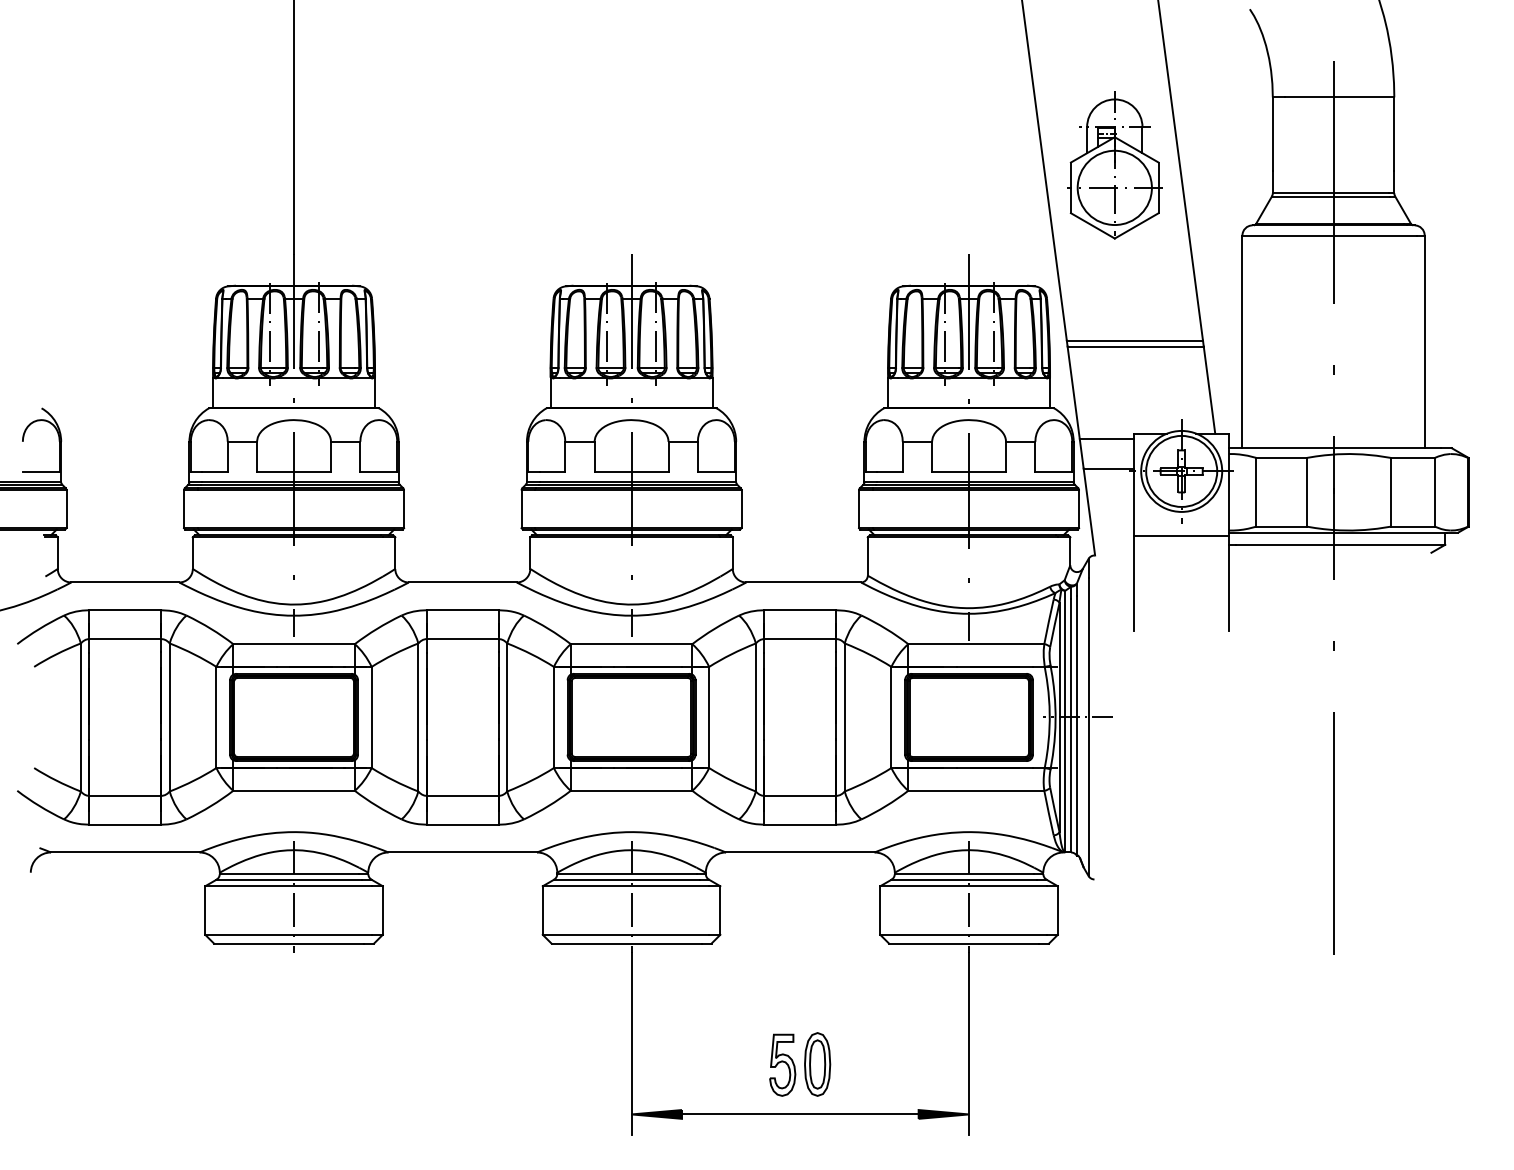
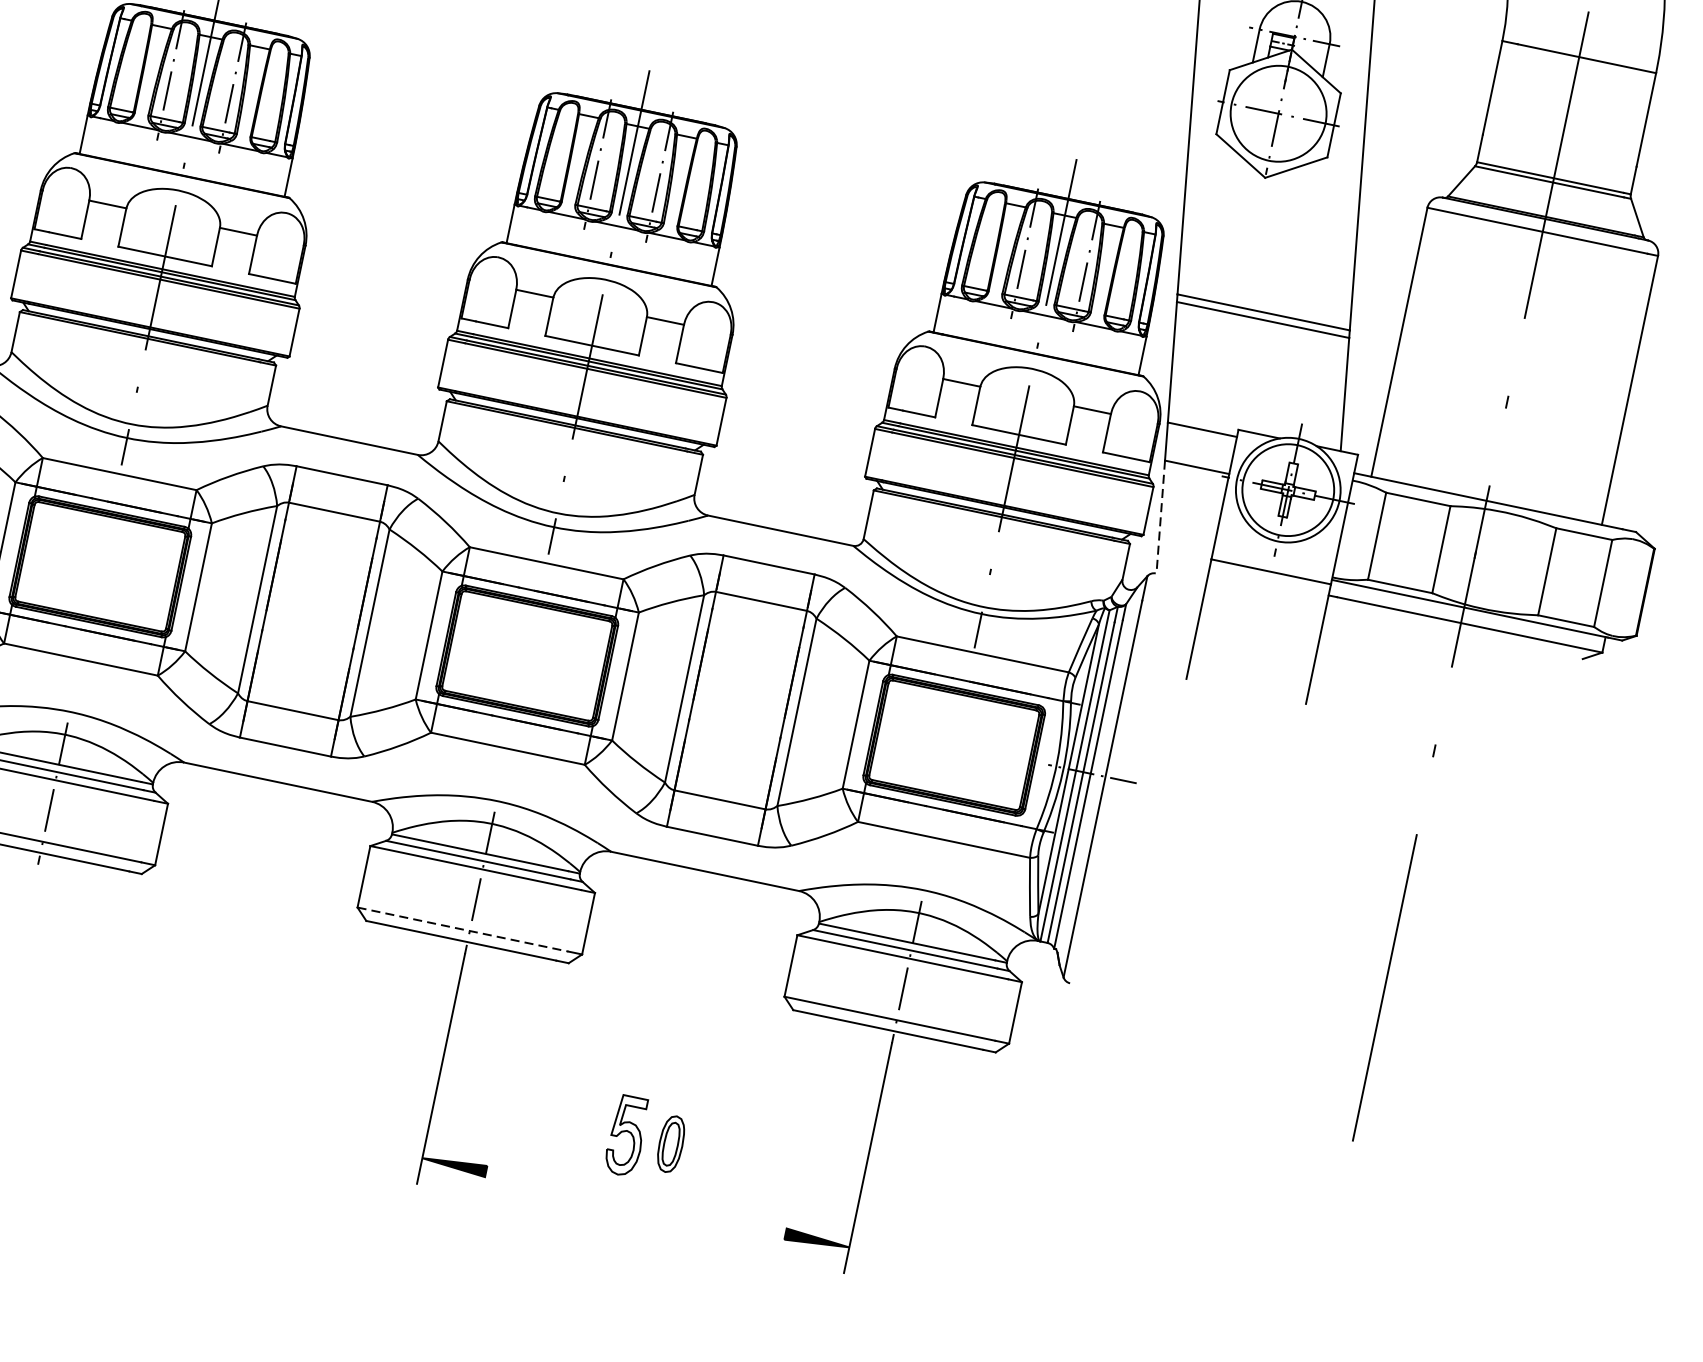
line: (1089, 512) -> (1160, 517), solid -> dashed
line: (626, 934) -> (463, 929), solid -> dashed
part: (817, 1064) -> (670, 1144), size x0.7
line: (800, 1114) -> (636, 1202), removed

